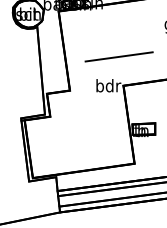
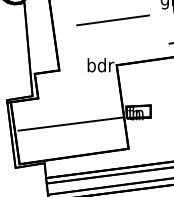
line: (118, 56) -> (112, 19), moved
line: (80, 140) -> (70, 123), added

